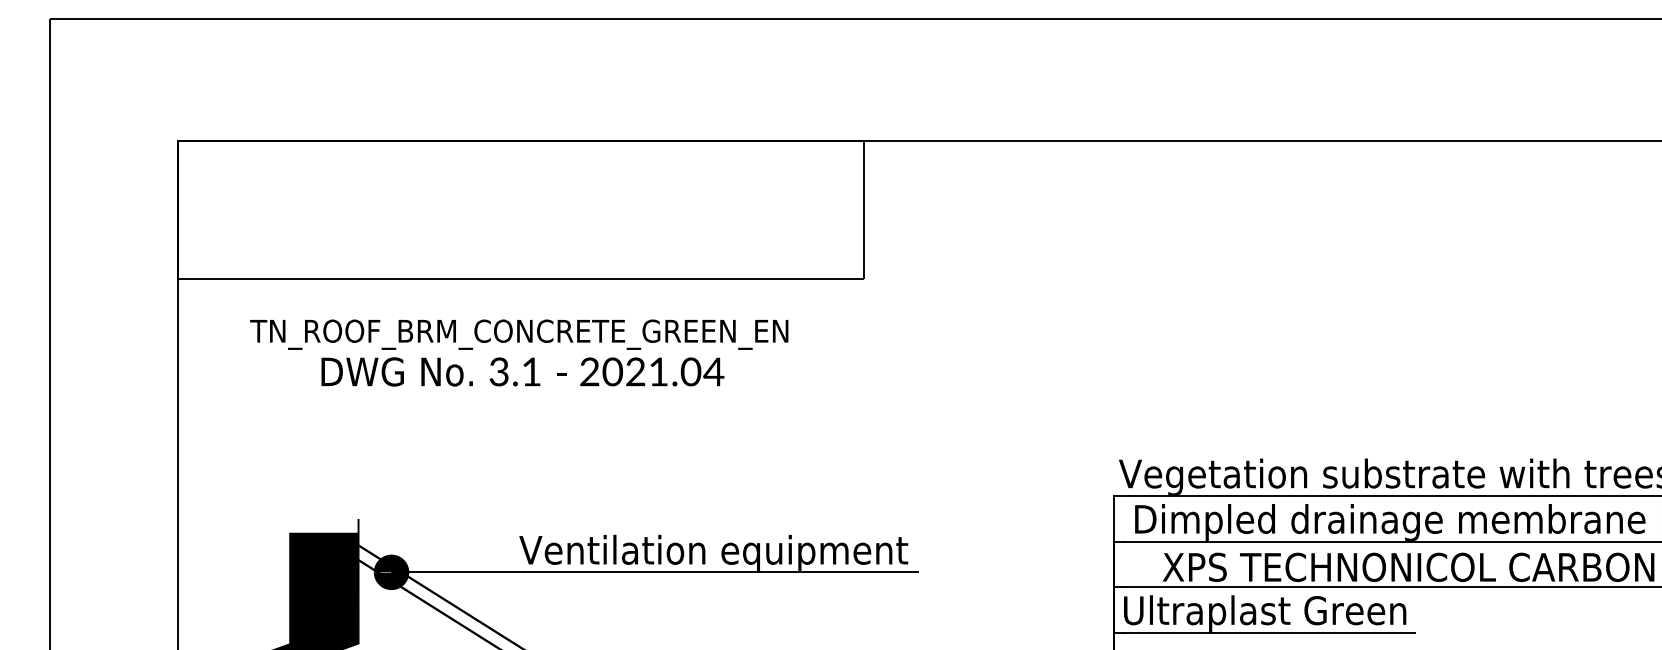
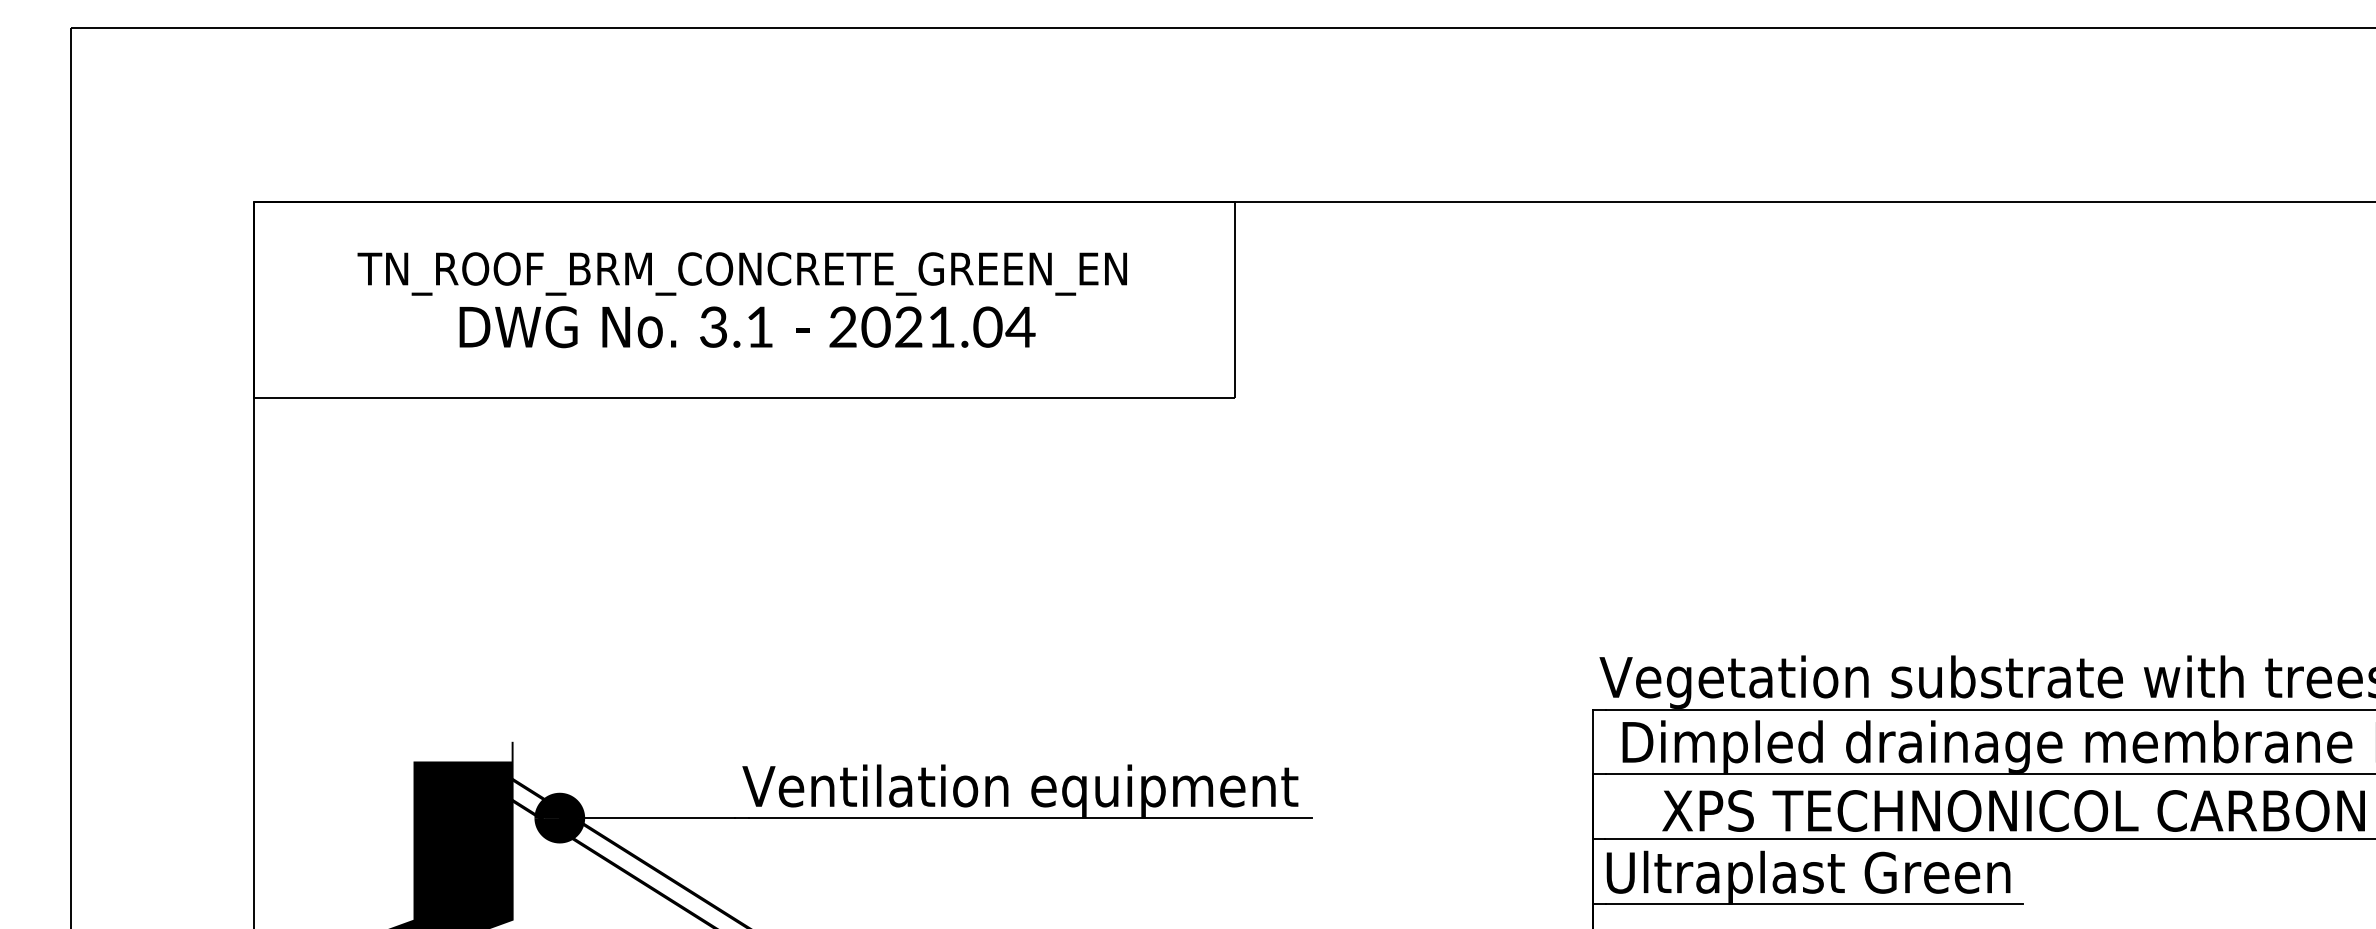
text: (519, 352) -> (742, 299), moved

